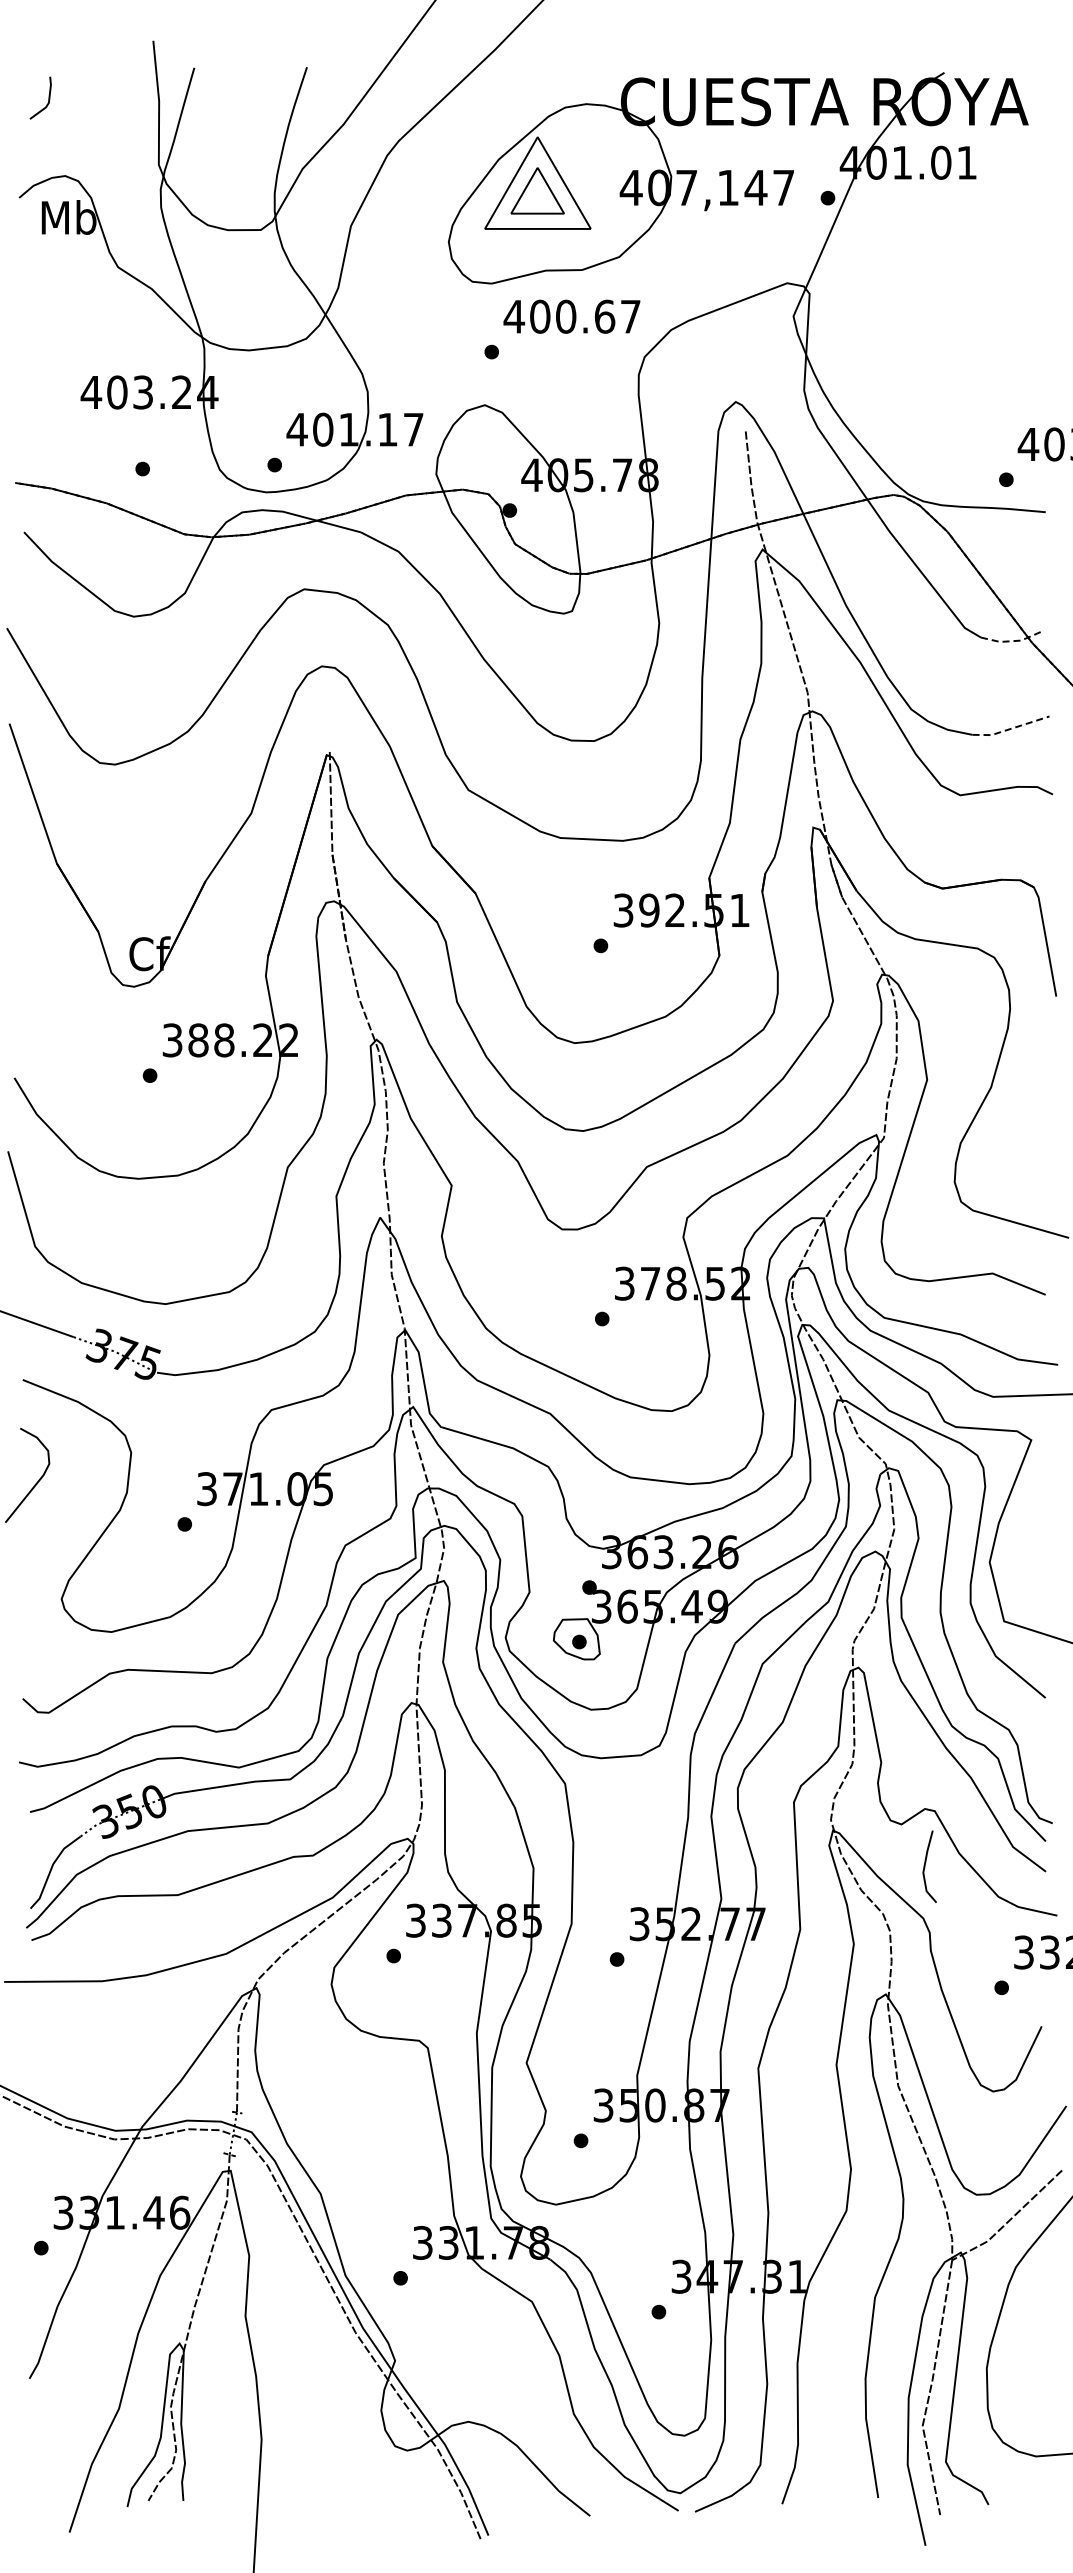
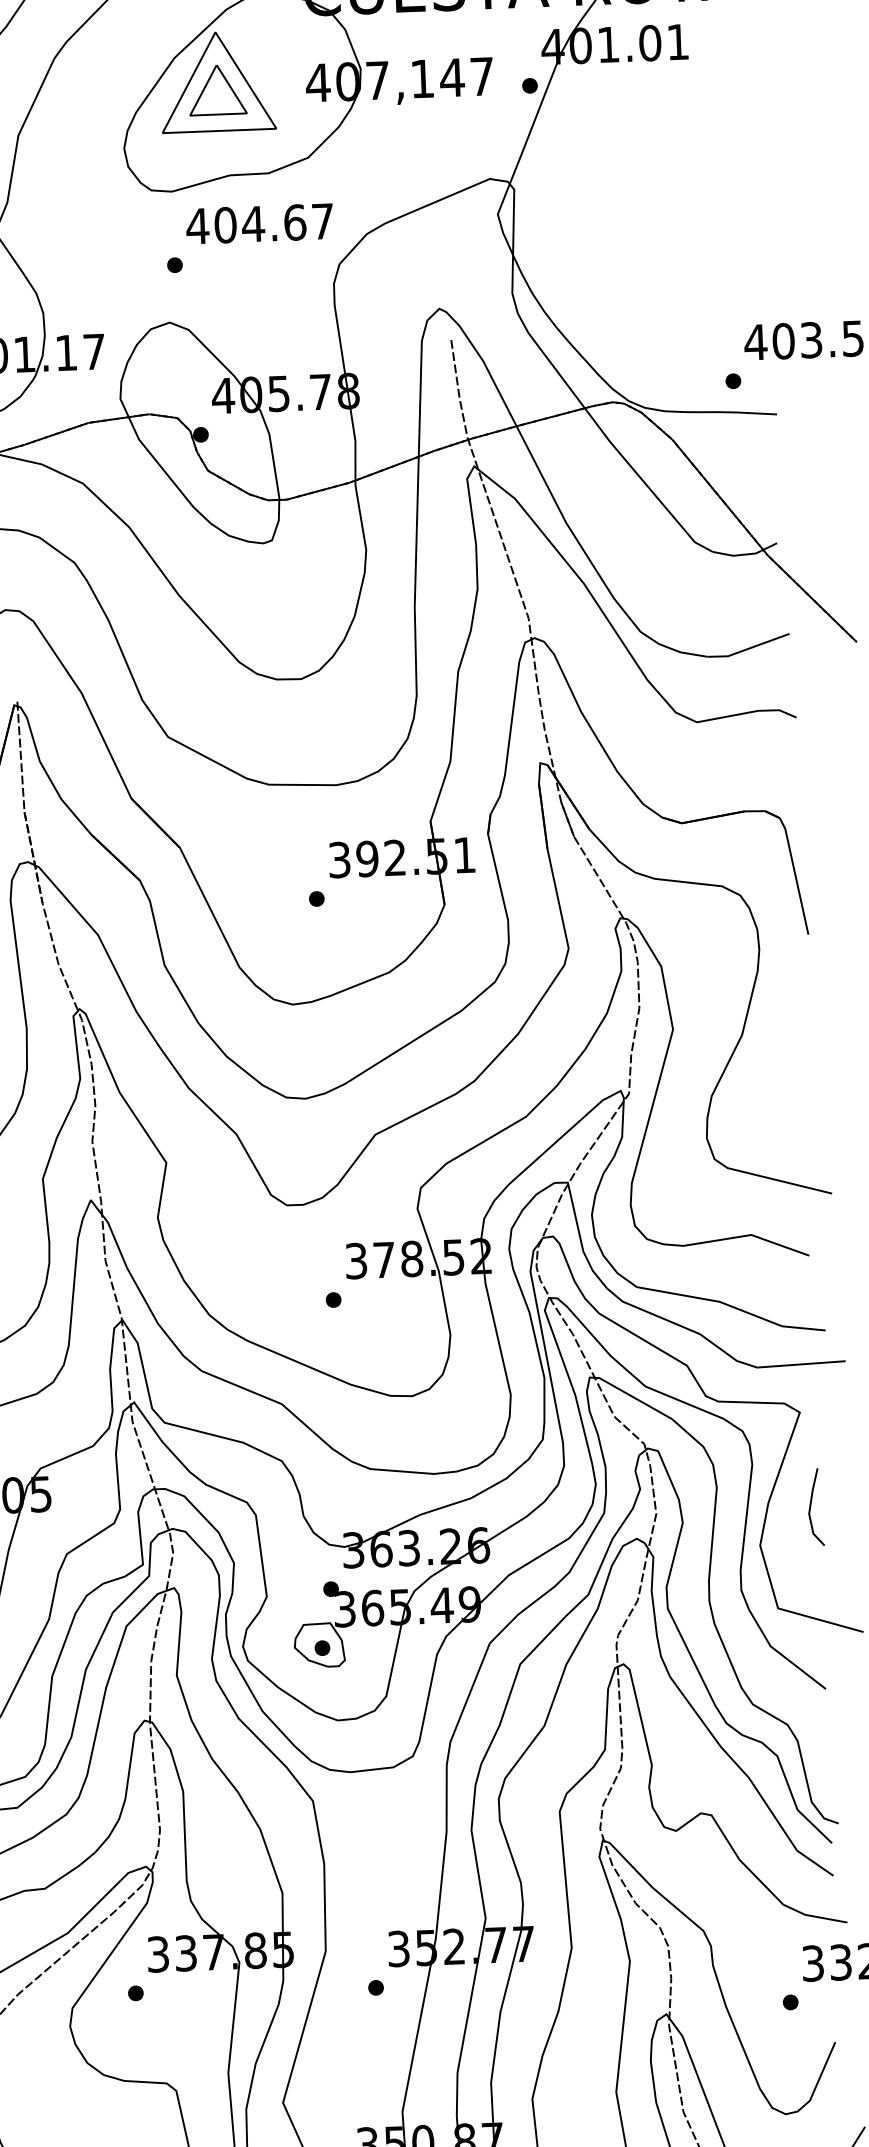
text: (565, 316) -> (252, 223), 400.67 -> 404.67
line: (1011, 641) -> (745, 554), dashed -> solid
line: (1010, 729) -> (748, 649), dashed -> solid
line: (925, 1866) -> (811, 1507), moved

